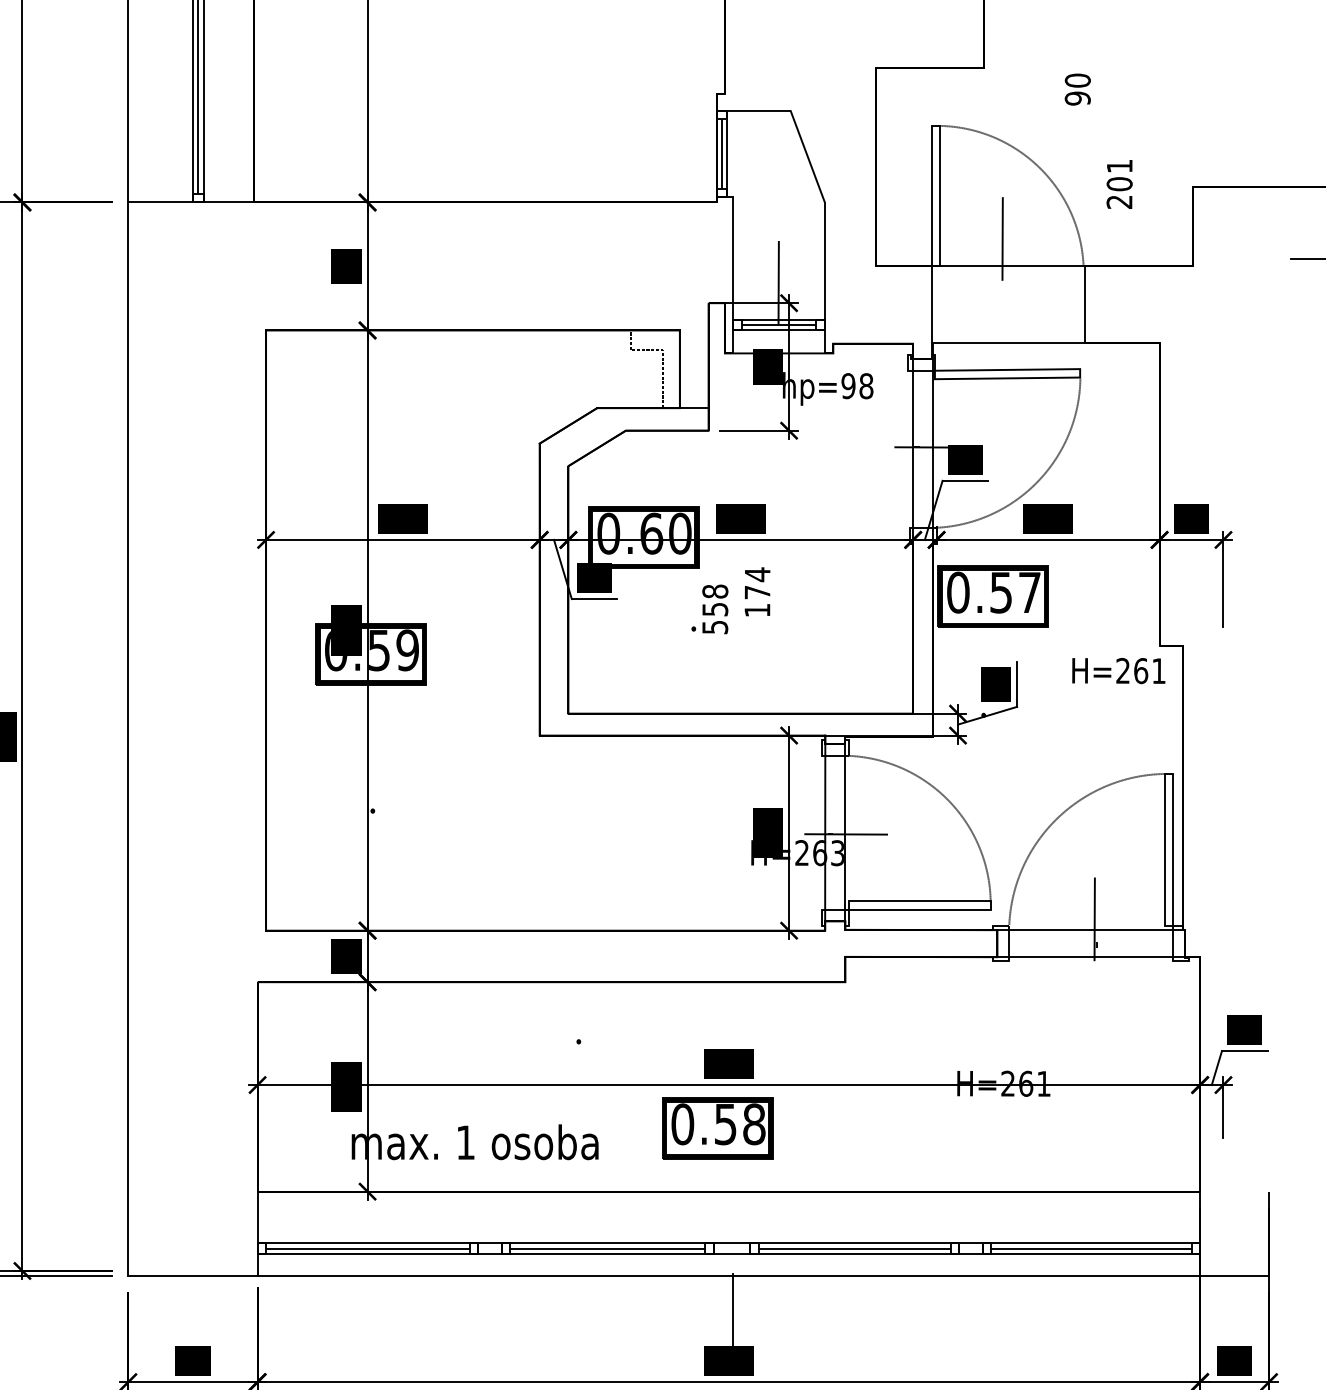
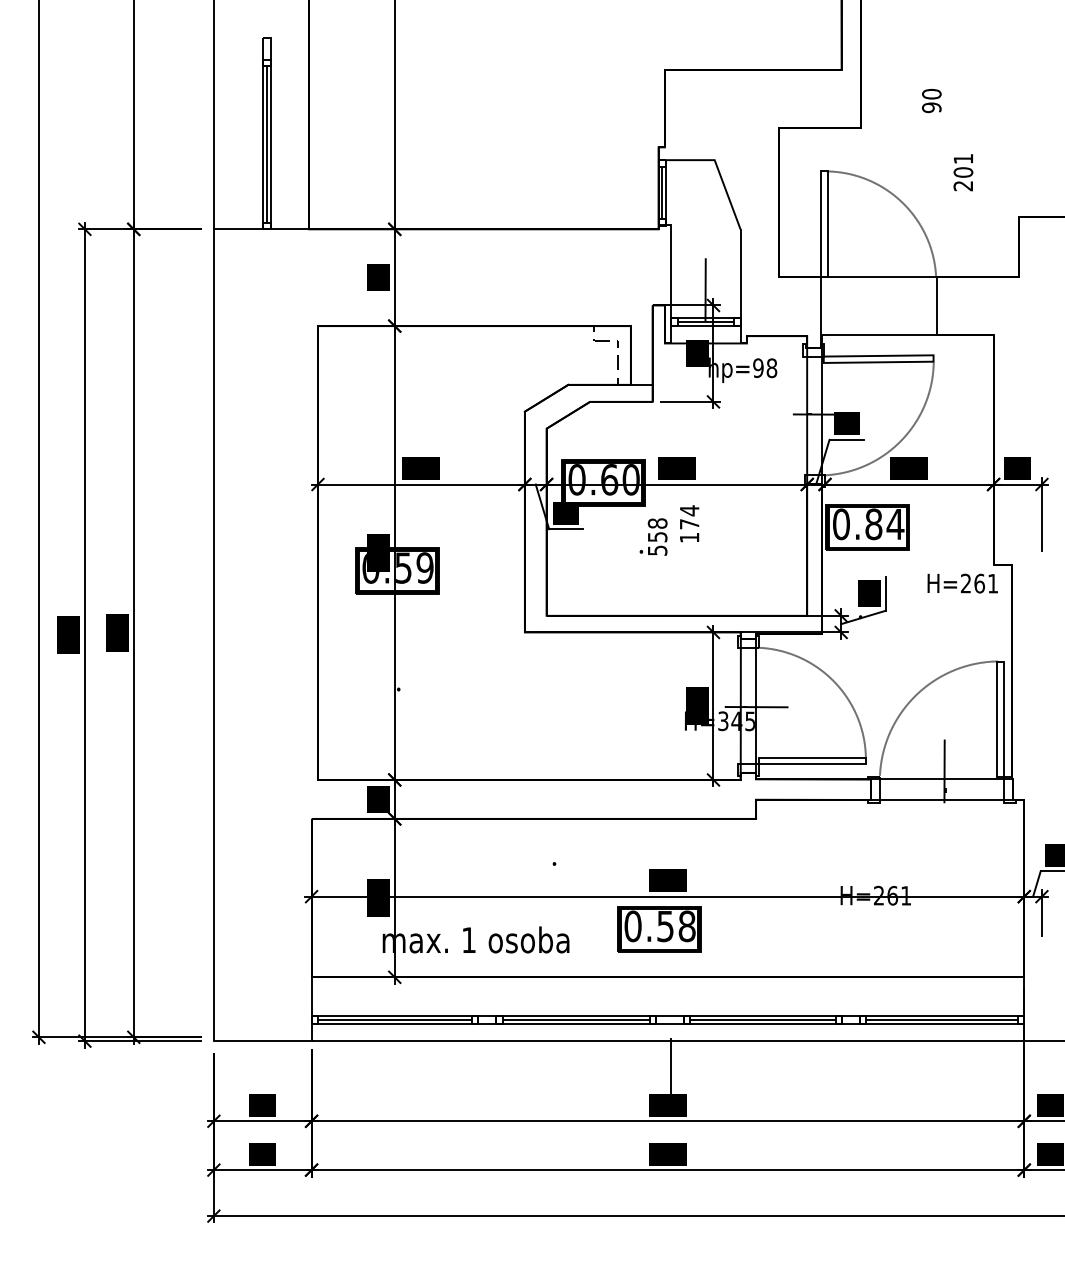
text: (1098, 141) -> (947, 140), moved
line: (1002, 238) -> (874, 256), removed
text: (1015, 592) -> (884, 524), 0.57 -> 0.84
text: (819, 853) -> (736, 721), H=263 -> H=345

